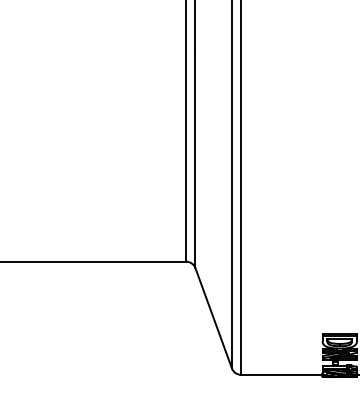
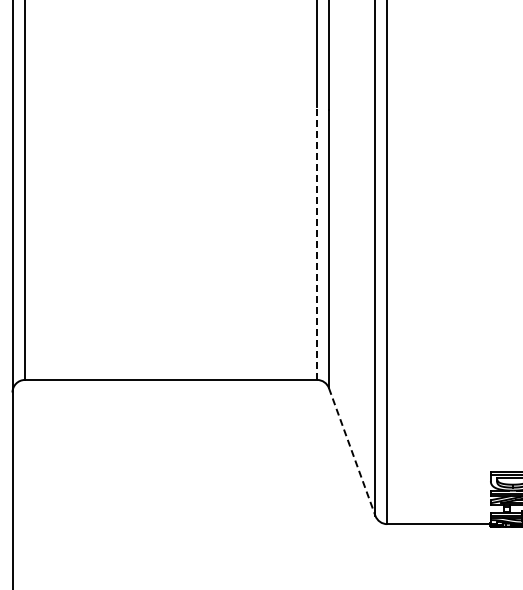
line: (186, 154) -> (317, 243), solid -> dashed
line: (213, 318) -> (352, 452), solid -> dashed

